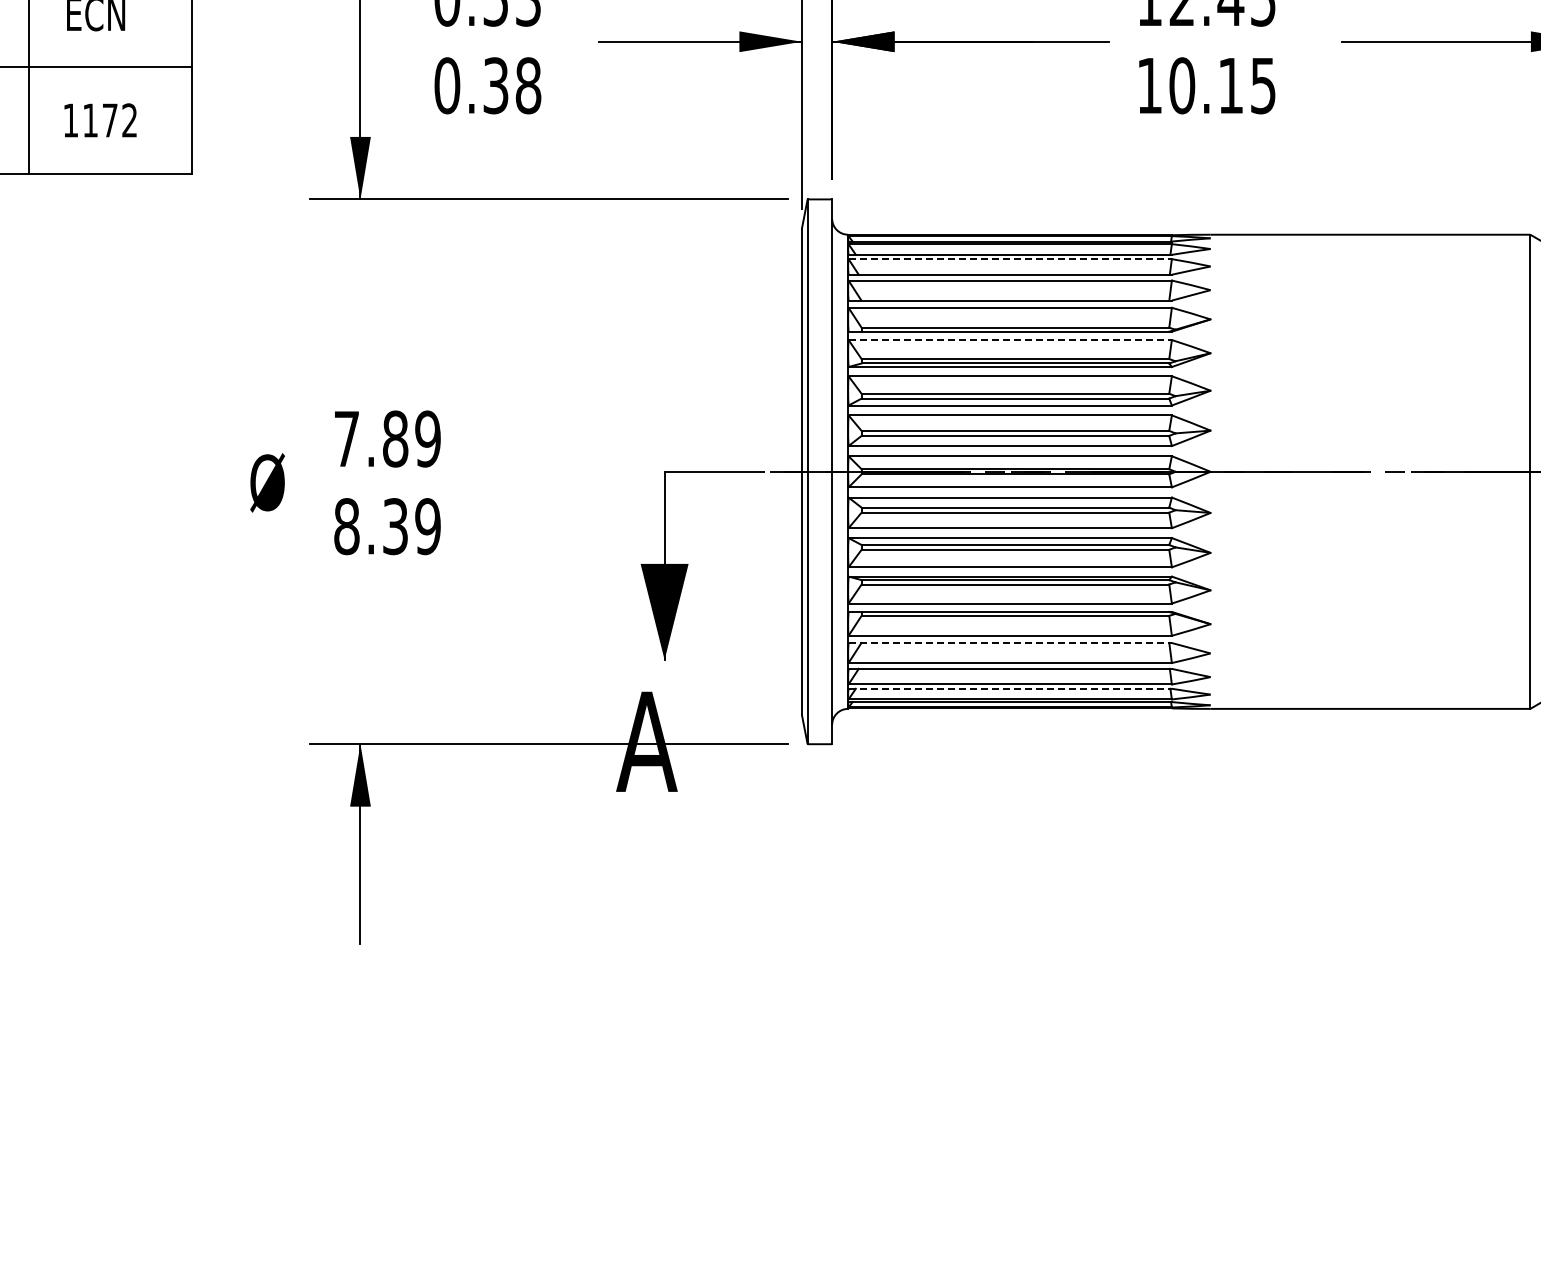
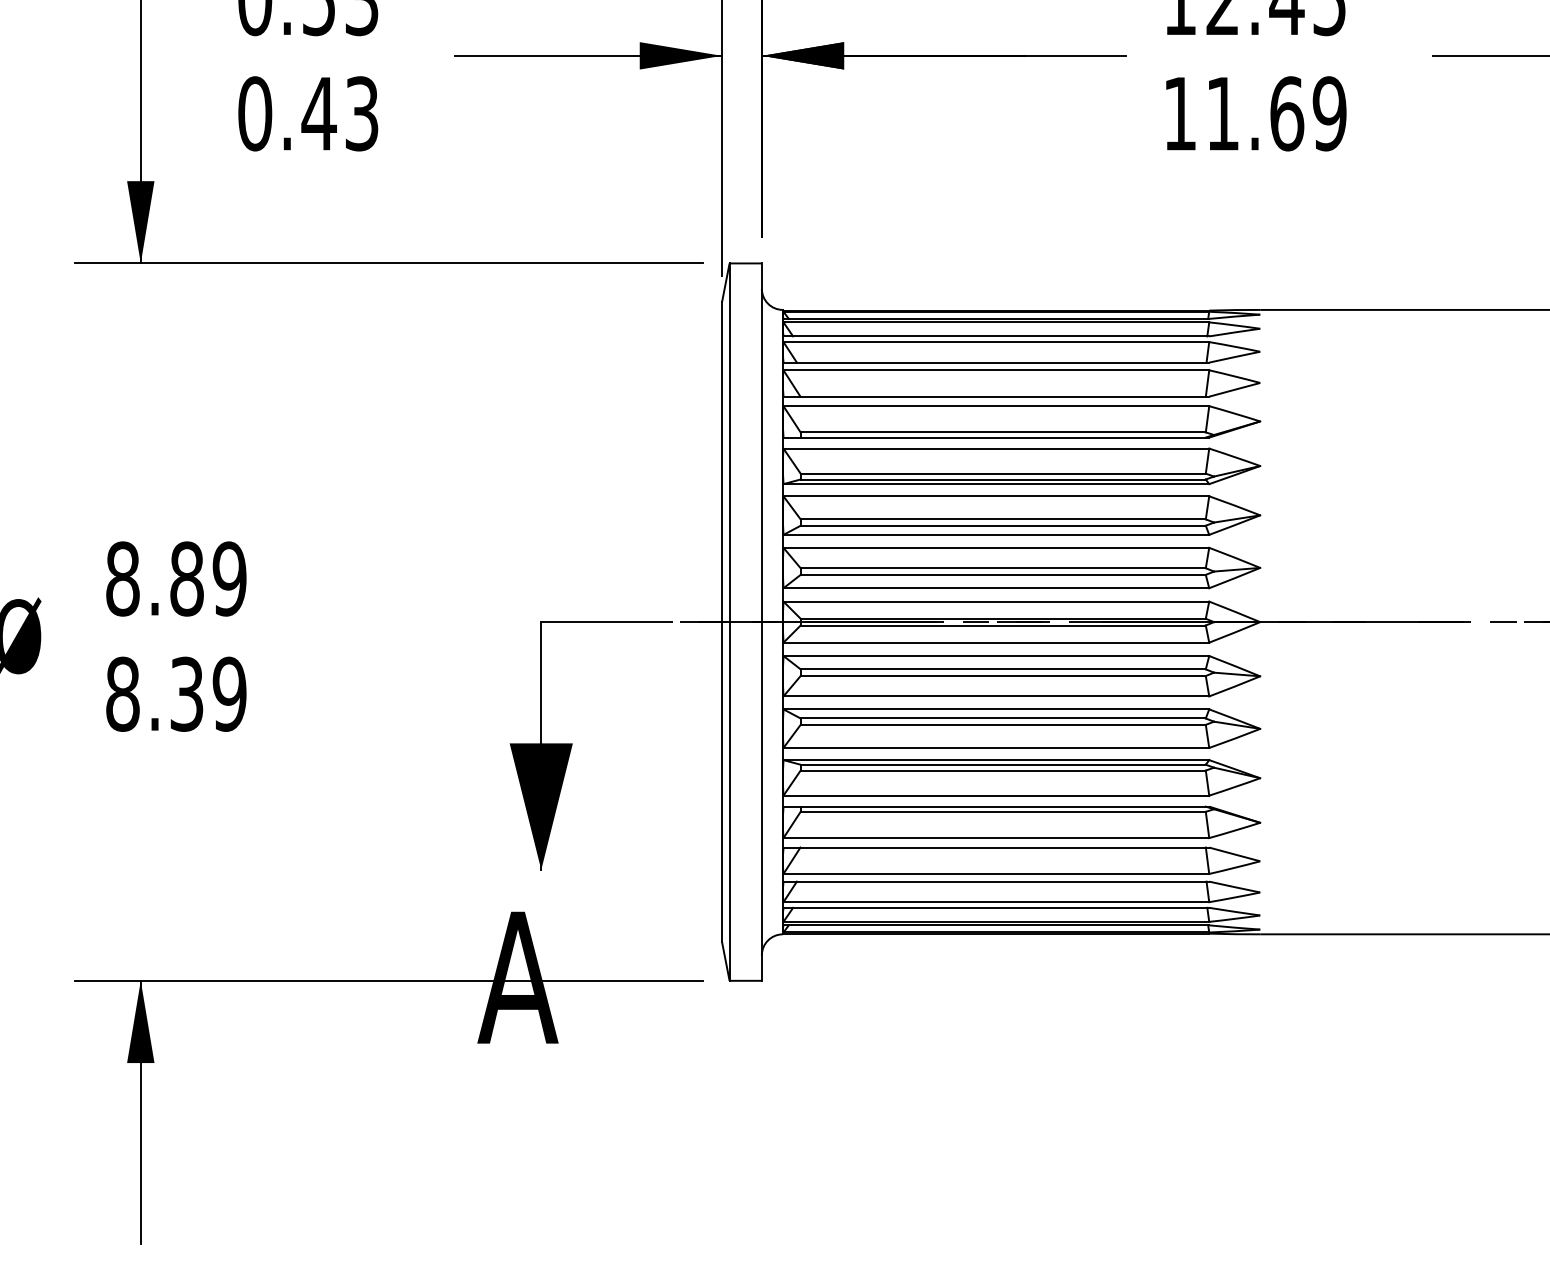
text: (511, 85) -> (339, 113), 0.38 -> 0.43
text: (1222, 85) -> (1275, 113), 10.15 -> 11.69
line: (1010, 259) -> (996, 342), dashed -> solid
line: (1010, 340) -> (996, 449), dashed -> solid
text: (346, 438) -> (122, 578), 7.89 -> 8.89
line: (1010, 643) -> (996, 848), dashed -> solid
line: (1010, 688) -> (996, 907), dashed -> solid

